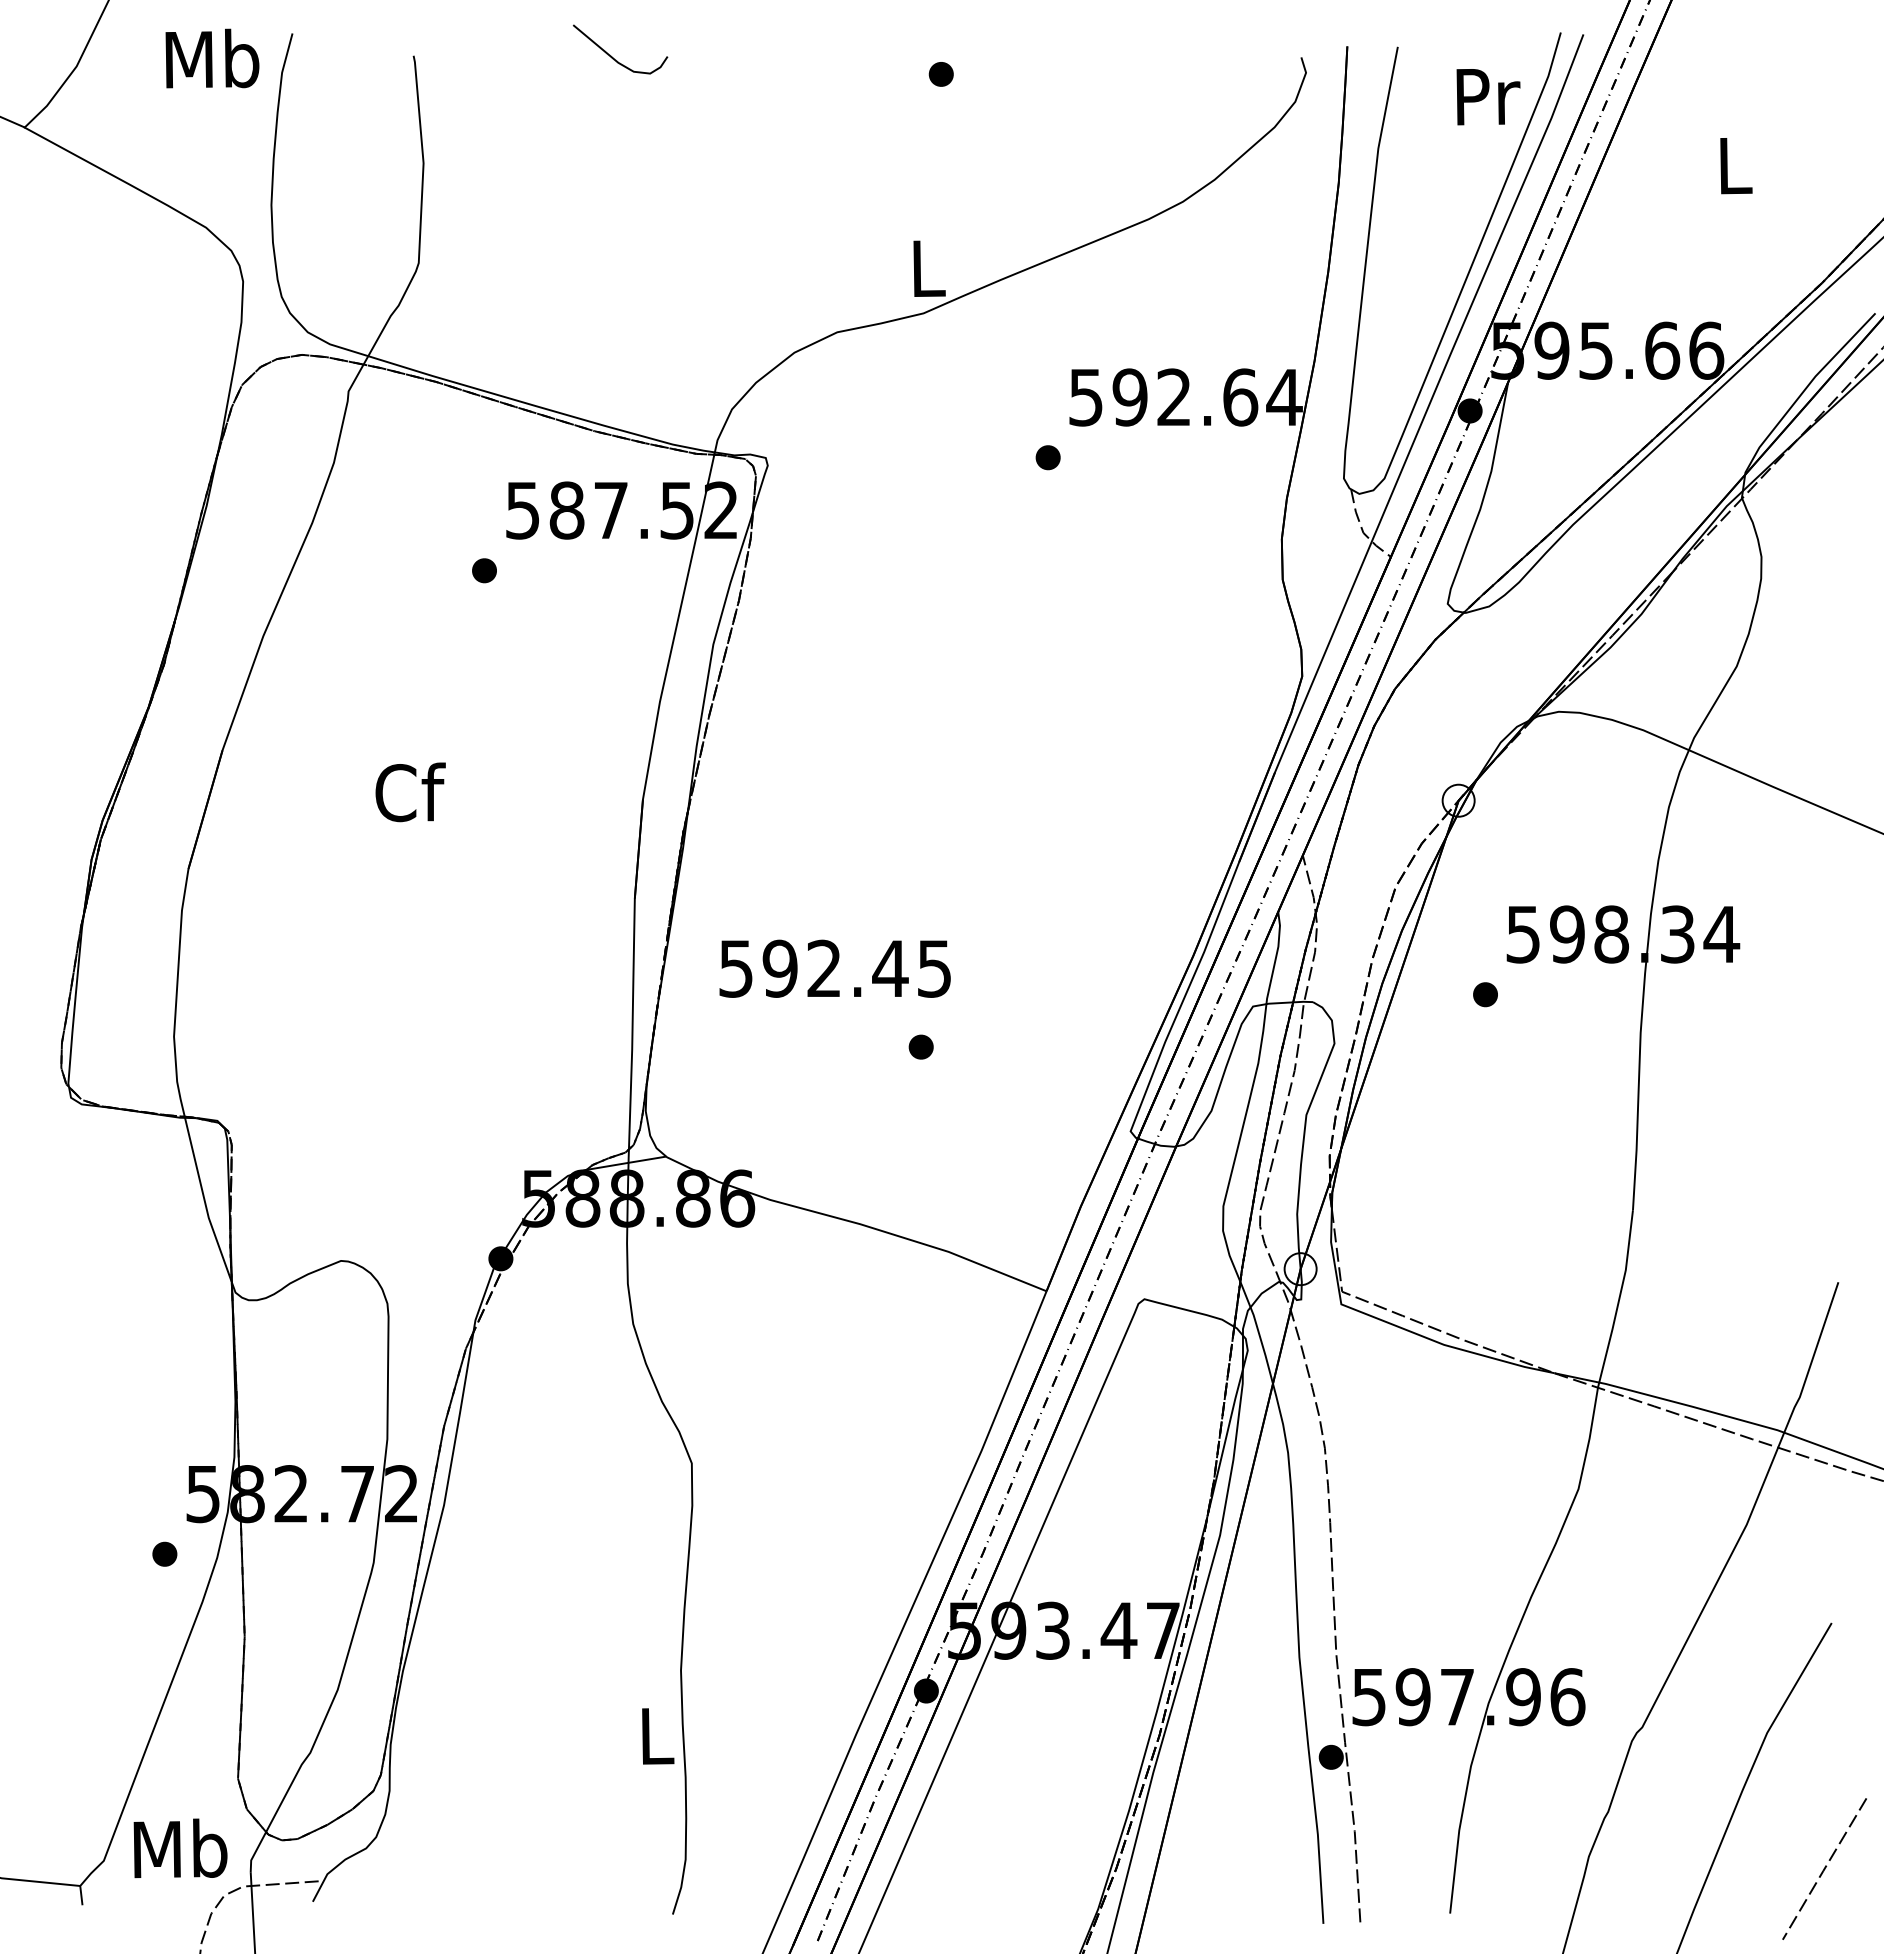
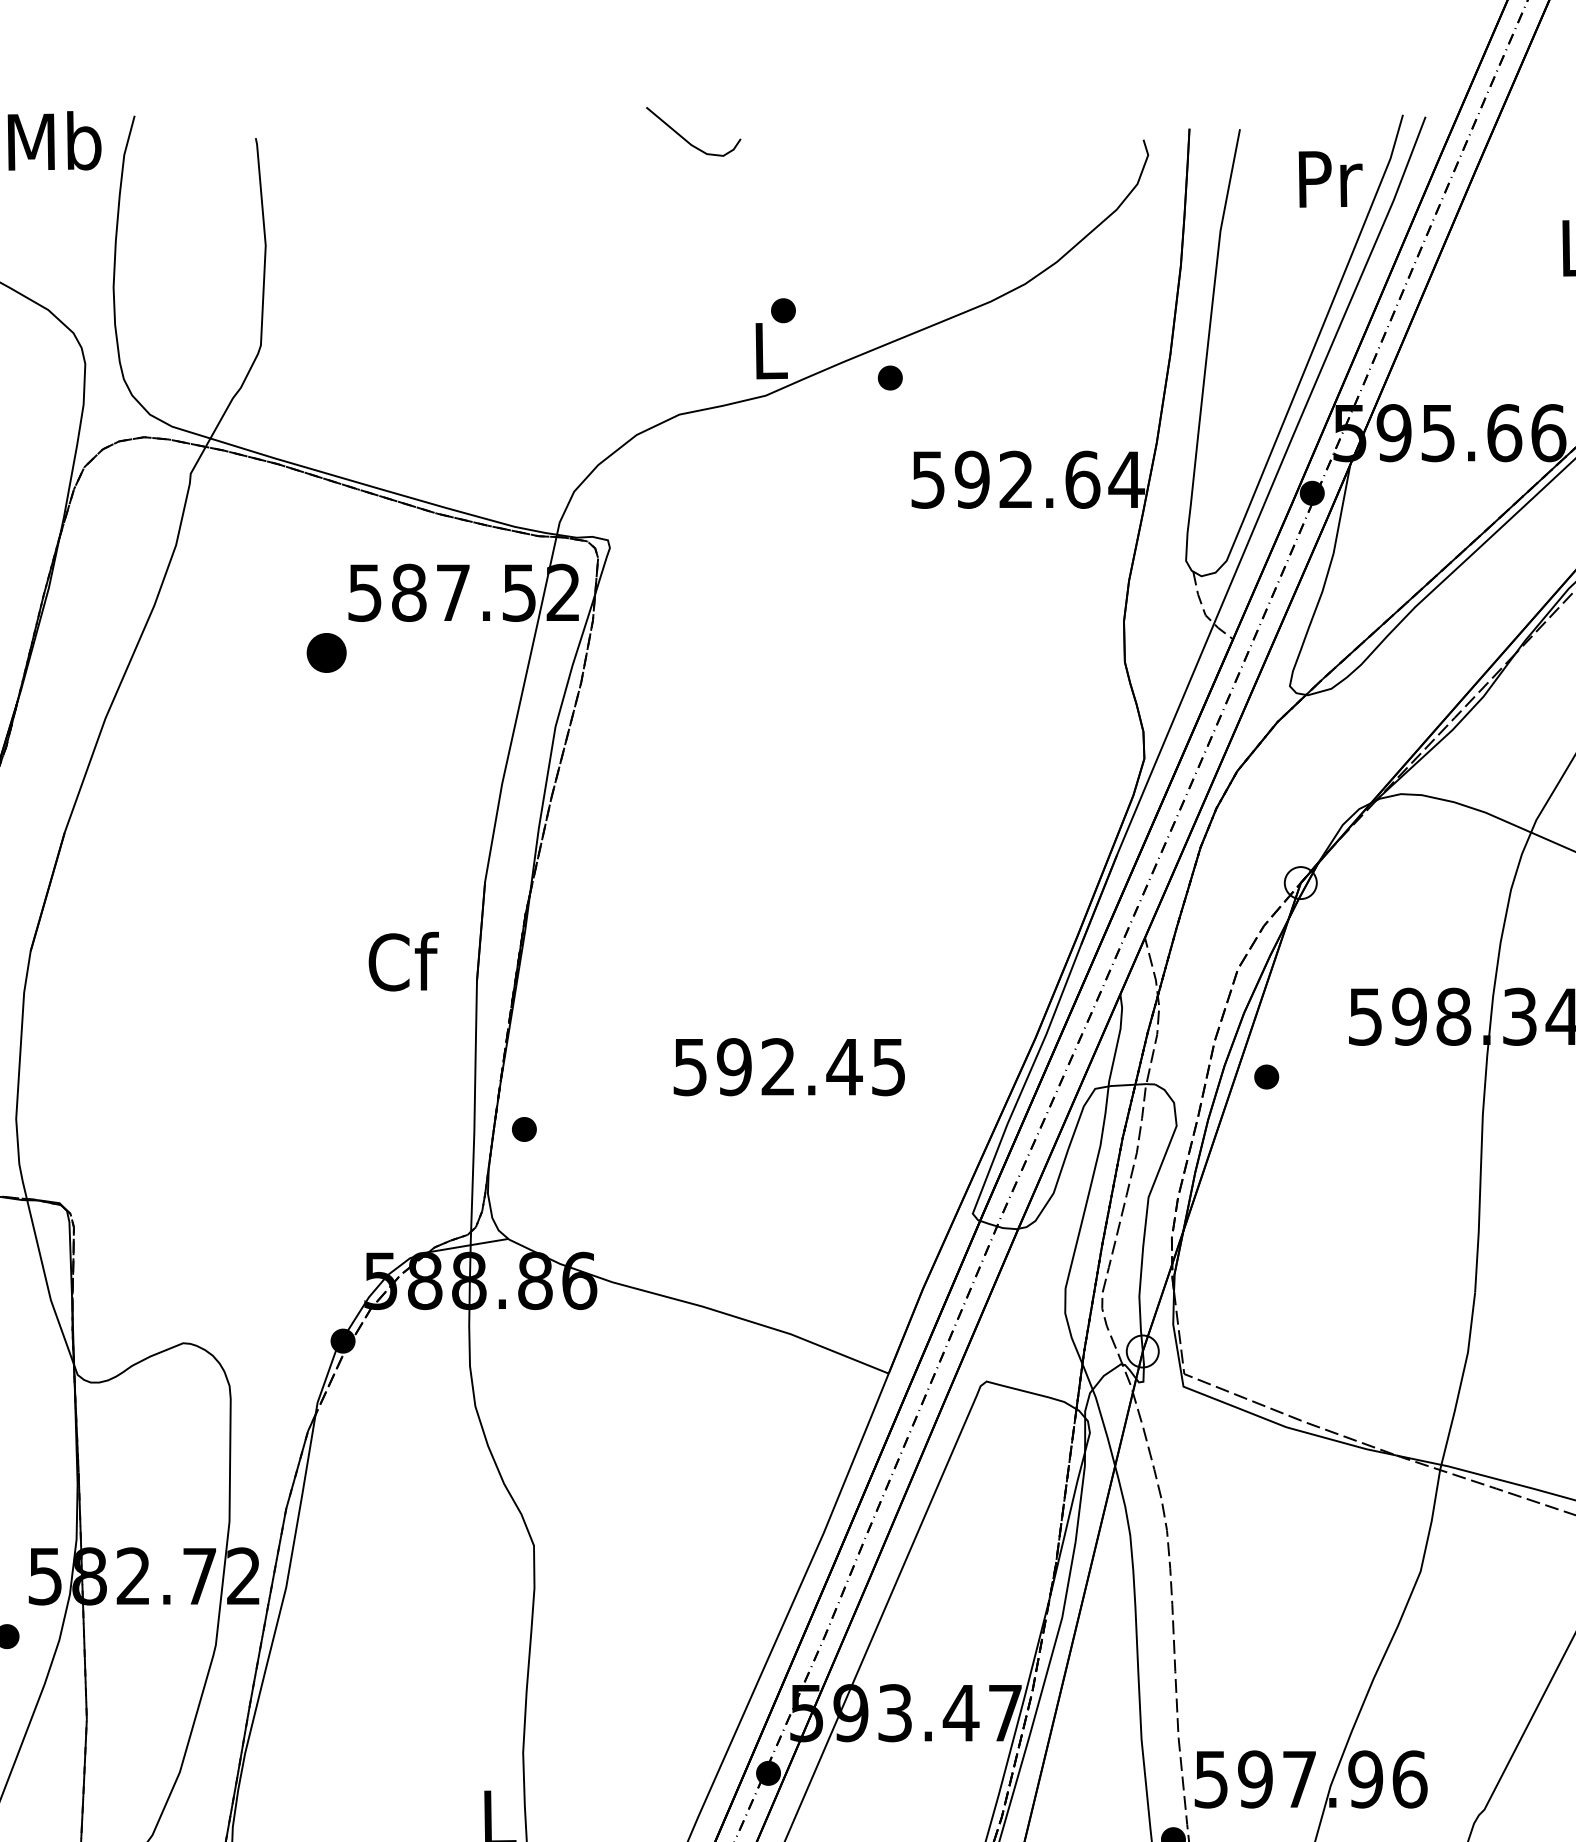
curve: (612, 56) -> (685, 138), moved
part: (940, 74) -> (782, 310), moved
part: (1047, 457) -> (889, 377), moved
part: (484, 570) -> (326, 652), size x1.6
text: (410, 792) -> (403, 961), moved
text: (834, 968) -> (788, 1066), moved
part: (1485, 994) -> (1266, 1076), moved
part: (920, 1046) -> (523, 1128), moved

